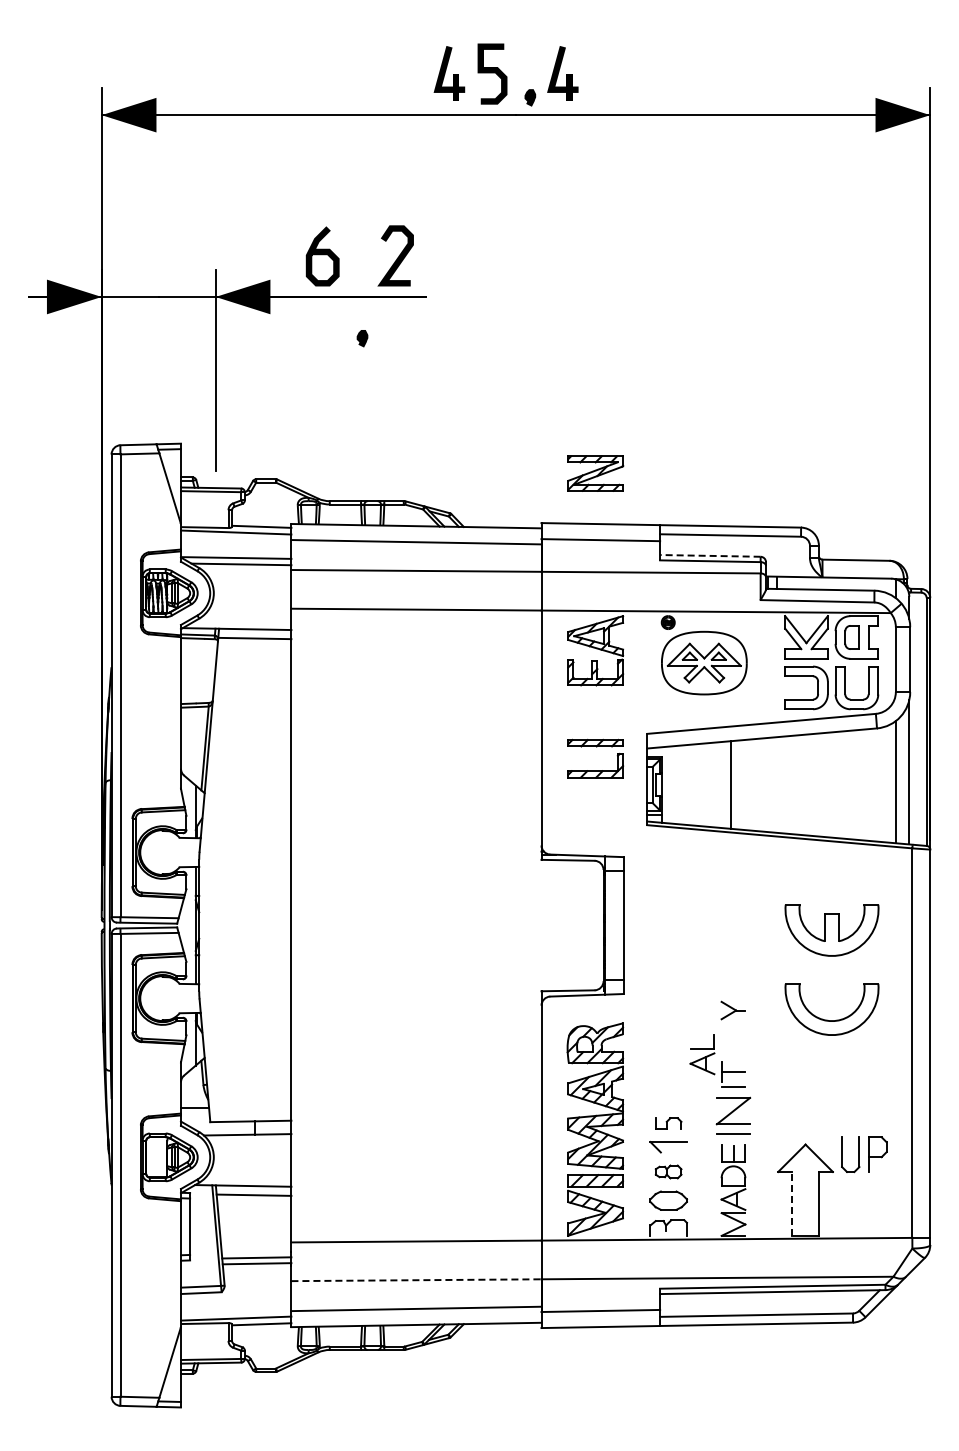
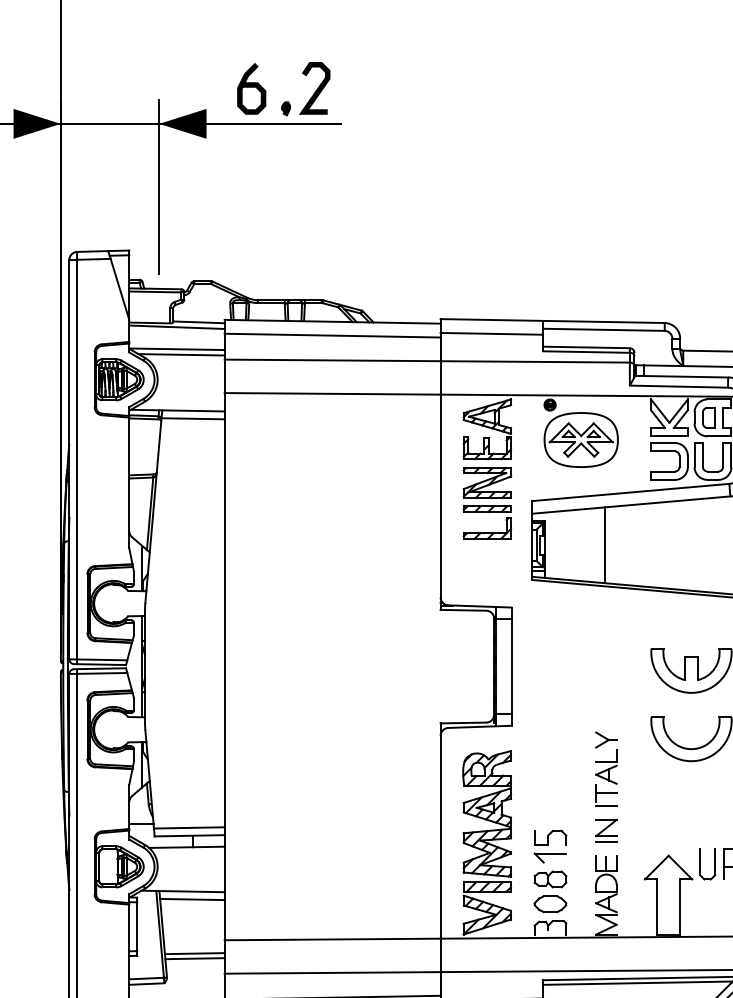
part: (362, 338) -> (286, 108), moved
part: (595, 473) -> (487, 482), moved
line: (709, 555) -> (585, 347), dashed -> solid
part: (702, 1054) -> (606, 766), moved
line: (250, 1112) -> (189, 828), added
part: (733, 1115) -> (606, 830), size x0.71
part: (668, 1123) -> (550, 837), size x1.43
part: (668, 1171) -> (550, 879), size x1.43
line: (791, 1203) -> (656, 906), dashed -> solid
line: (416, 1280) -> (332, 973), dashed -> solid

